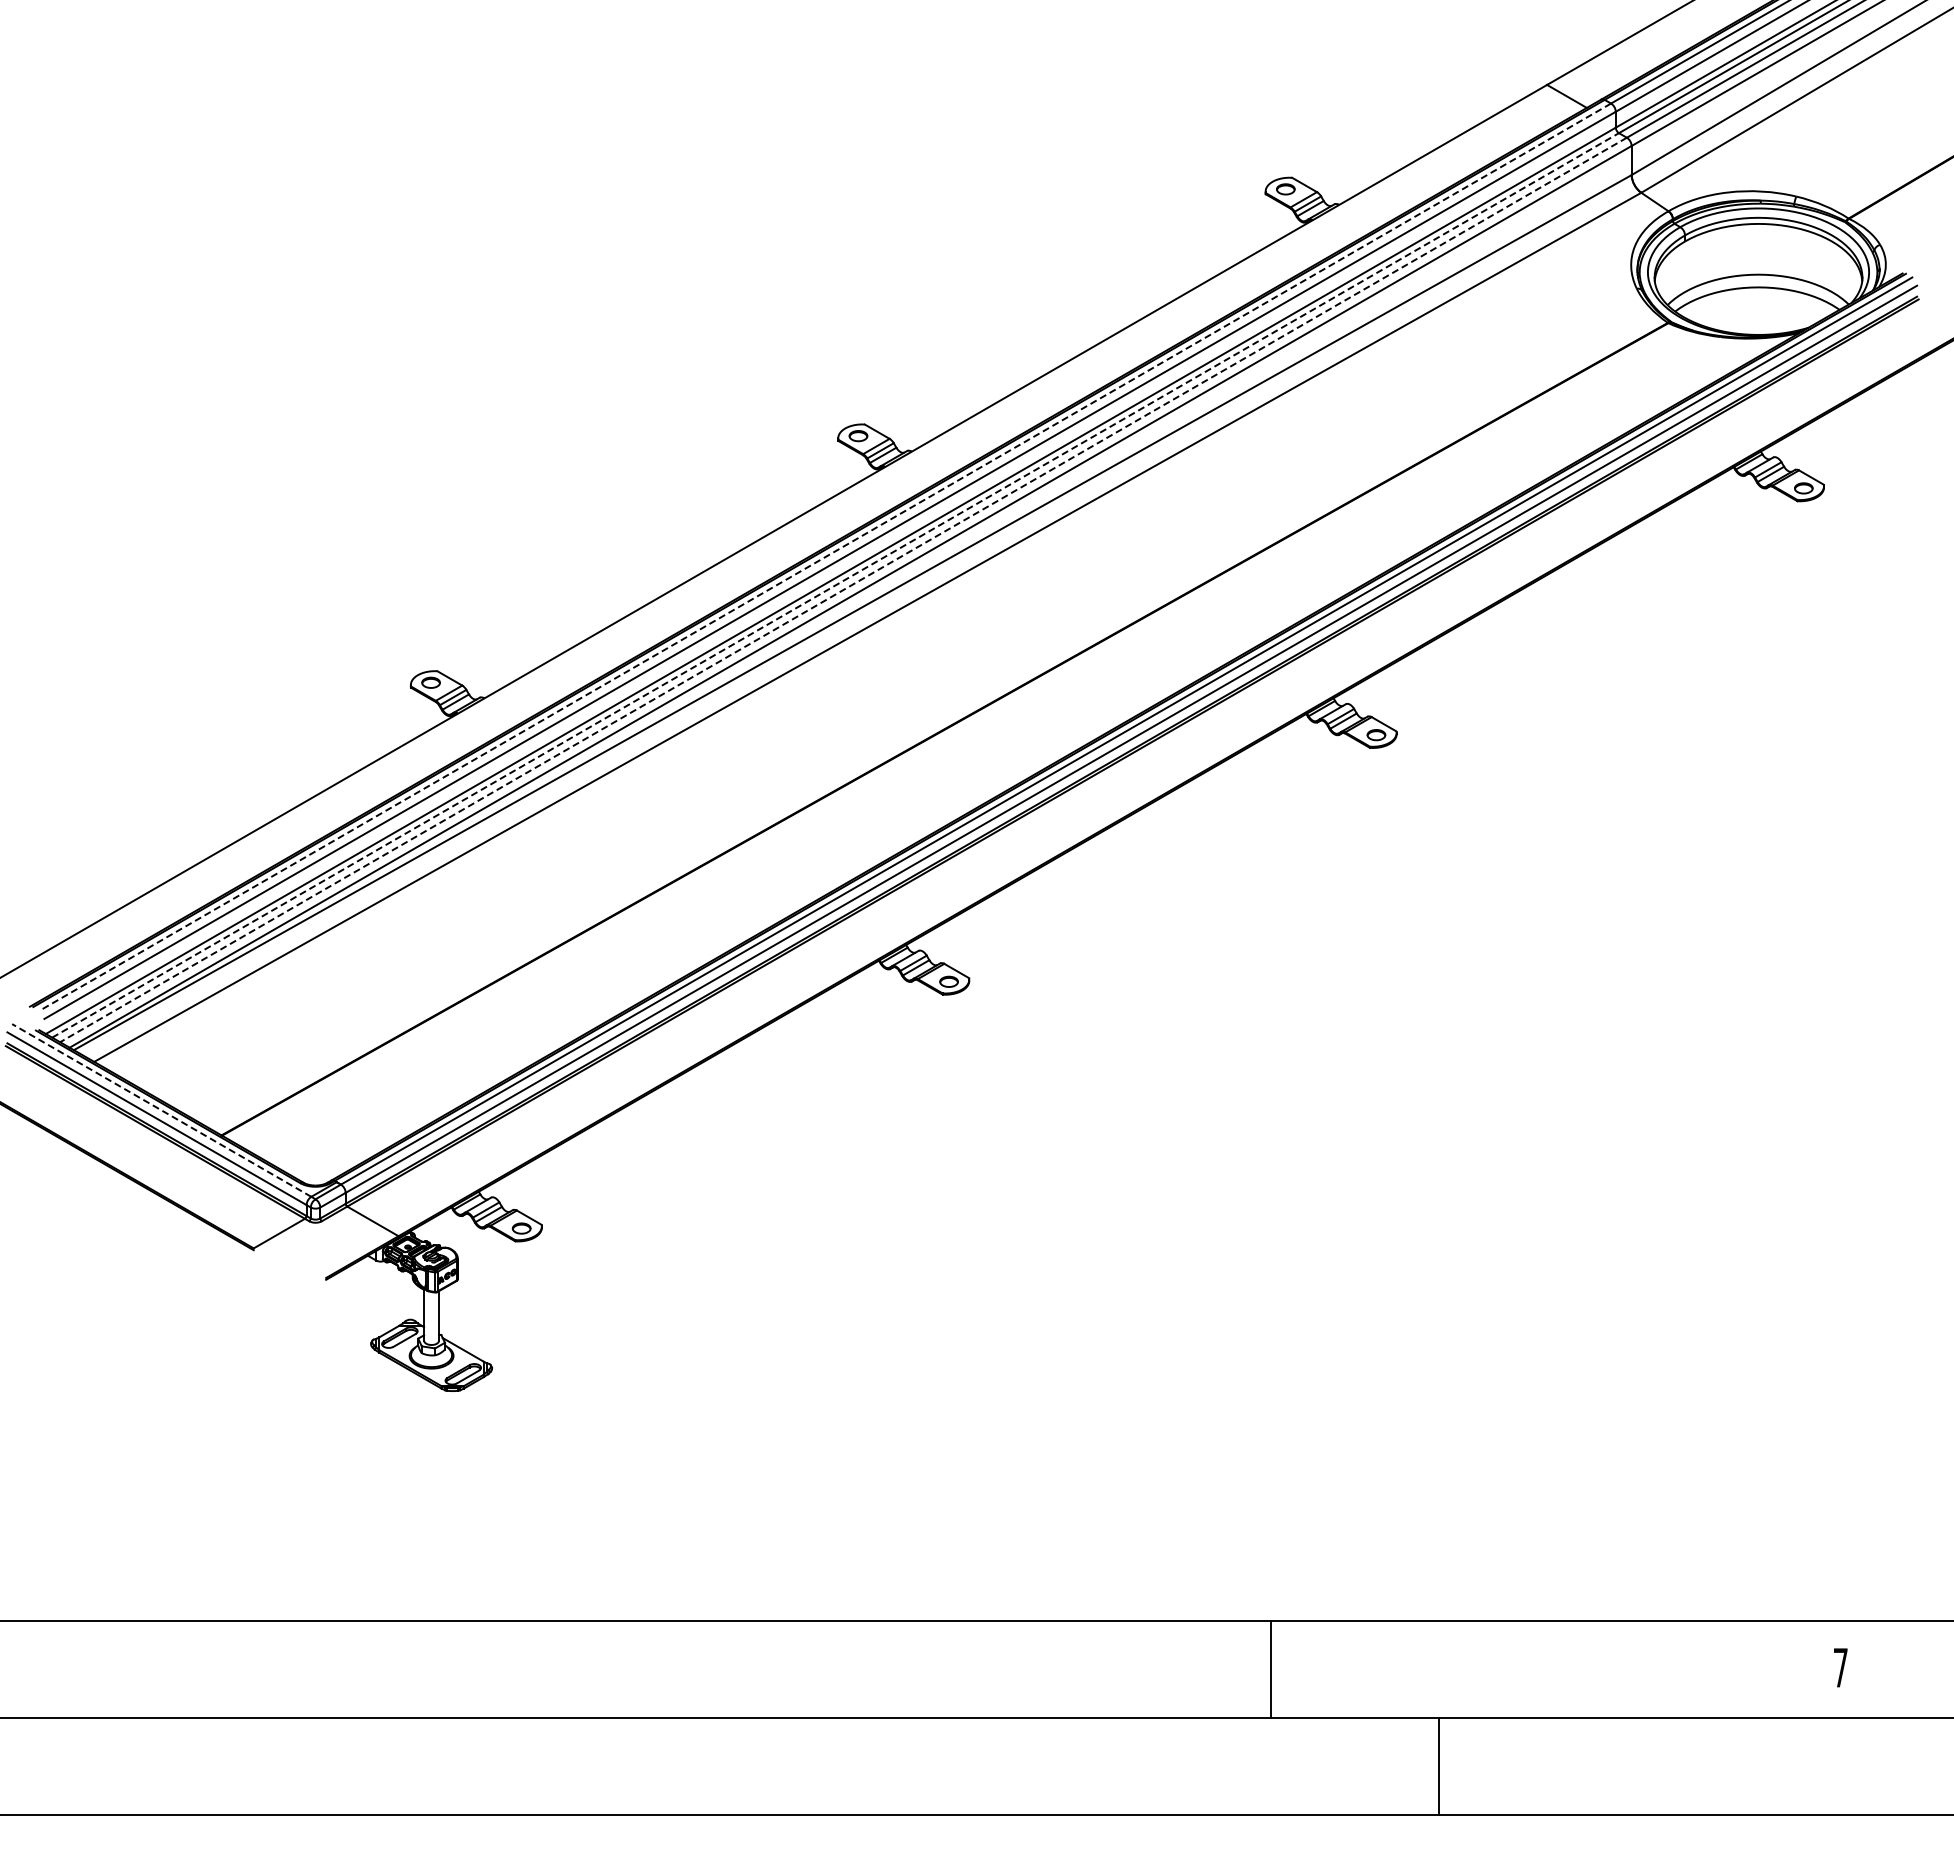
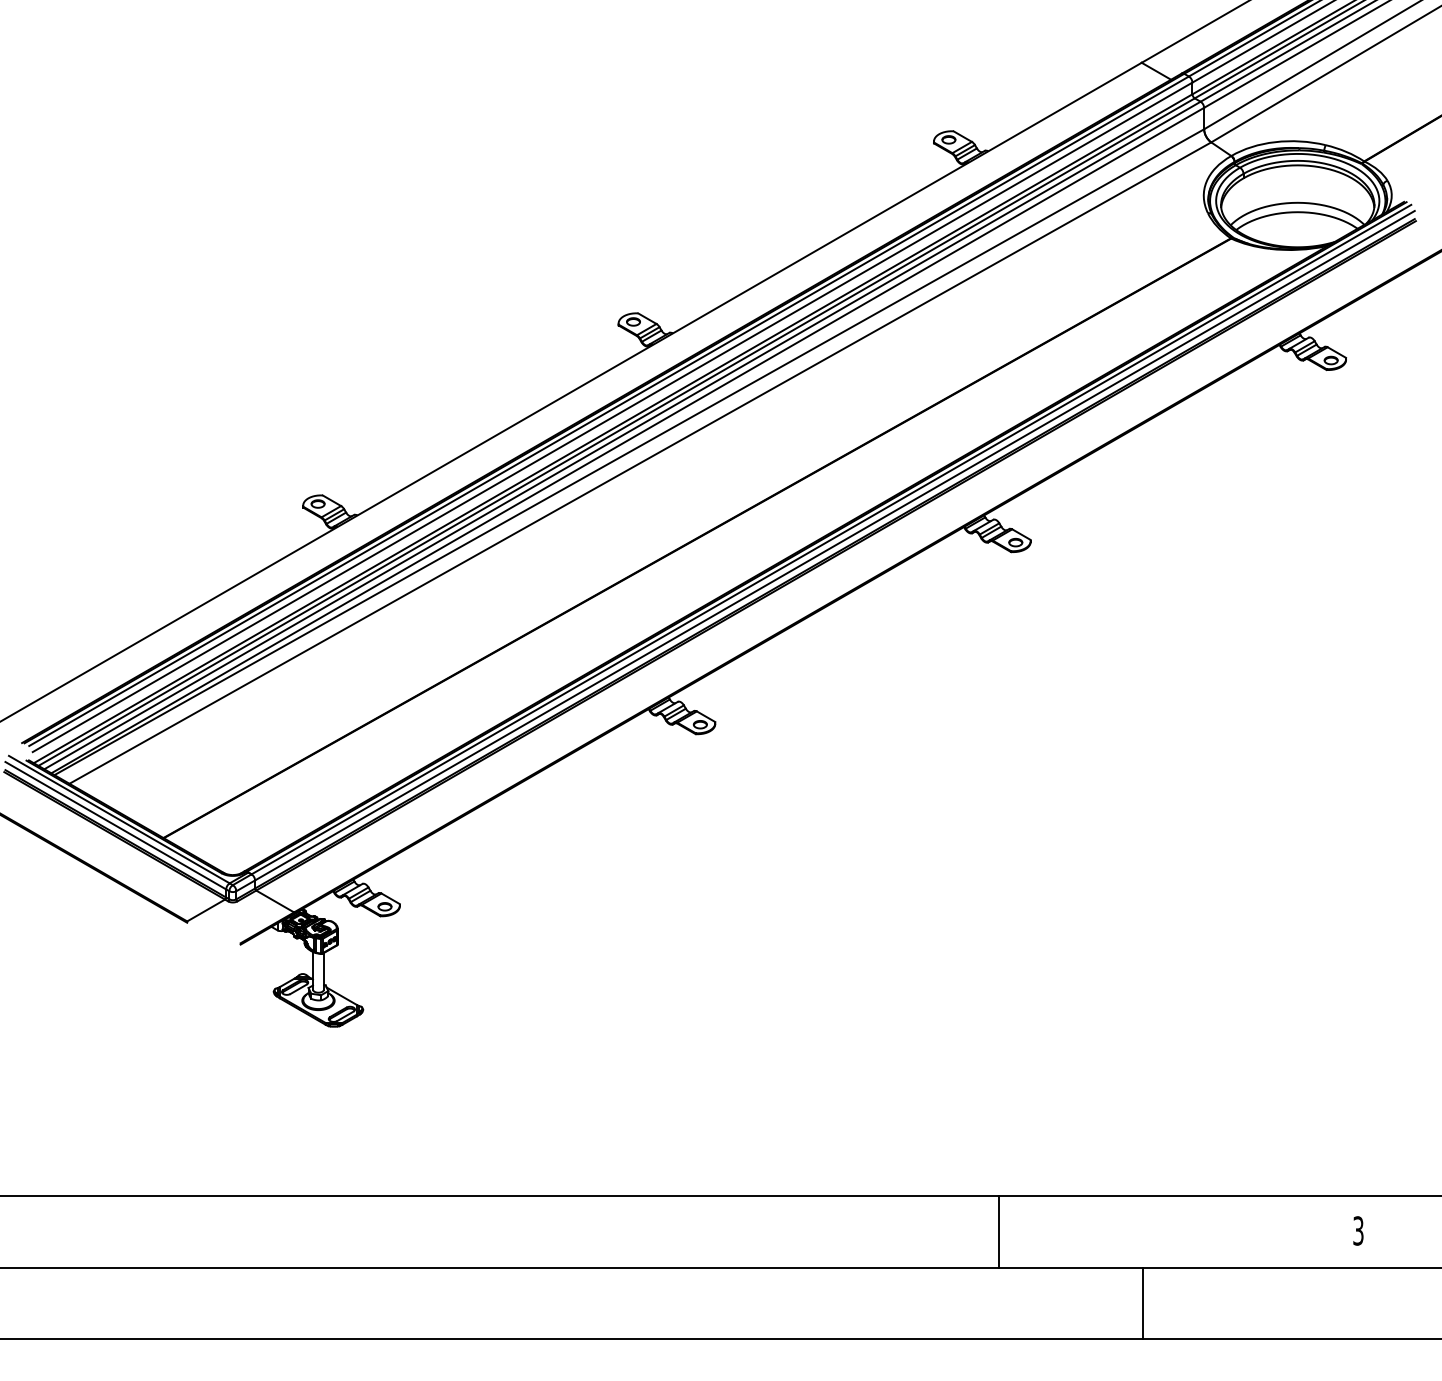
line: (824, 557) -> (608, 411), dashed -> solid
line: (835, 585) -> (616, 432), dashed -> solid
line: (843, 589) -> (622, 435), dashed -> solid
line: (161, 1110) -> (119, 819), dashed -> solid
text: (1840, 1667) -> (1358, 1230), 7 -> 3
line: (1271, 1668) -> (999, 1231), moved
line: (1439, 1765) -> (1142, 1303), moved

